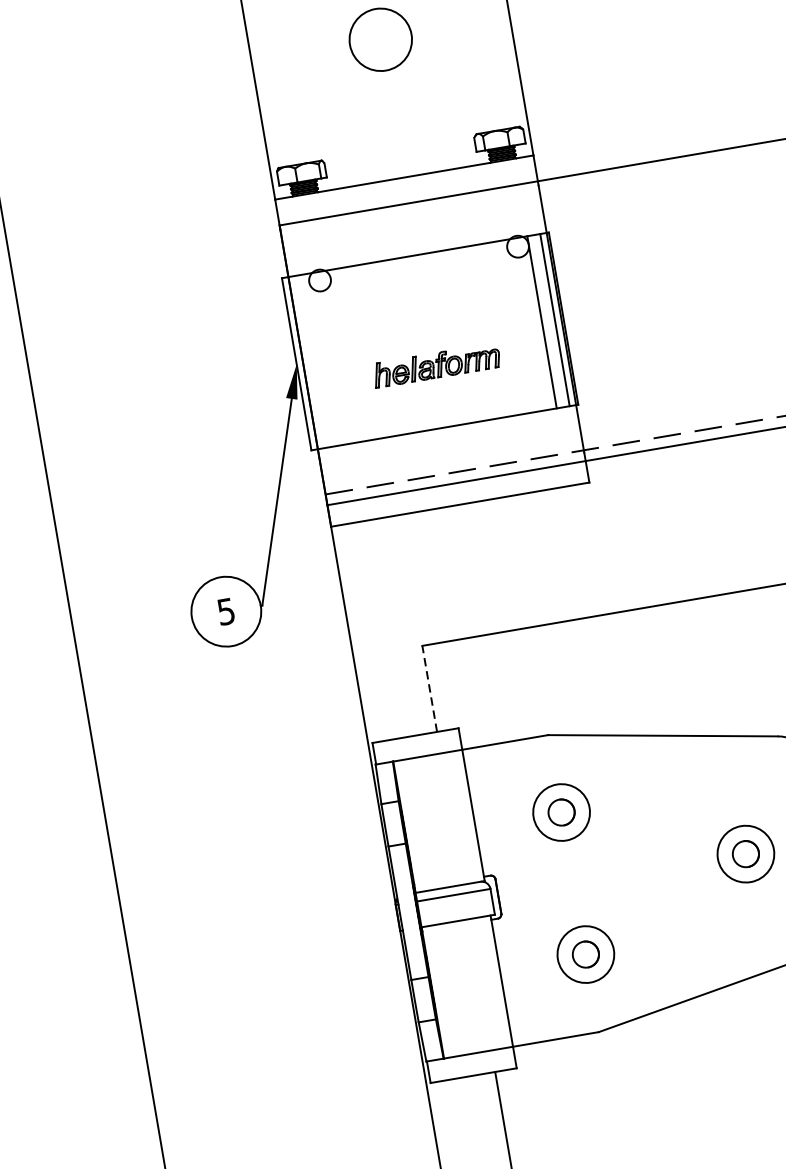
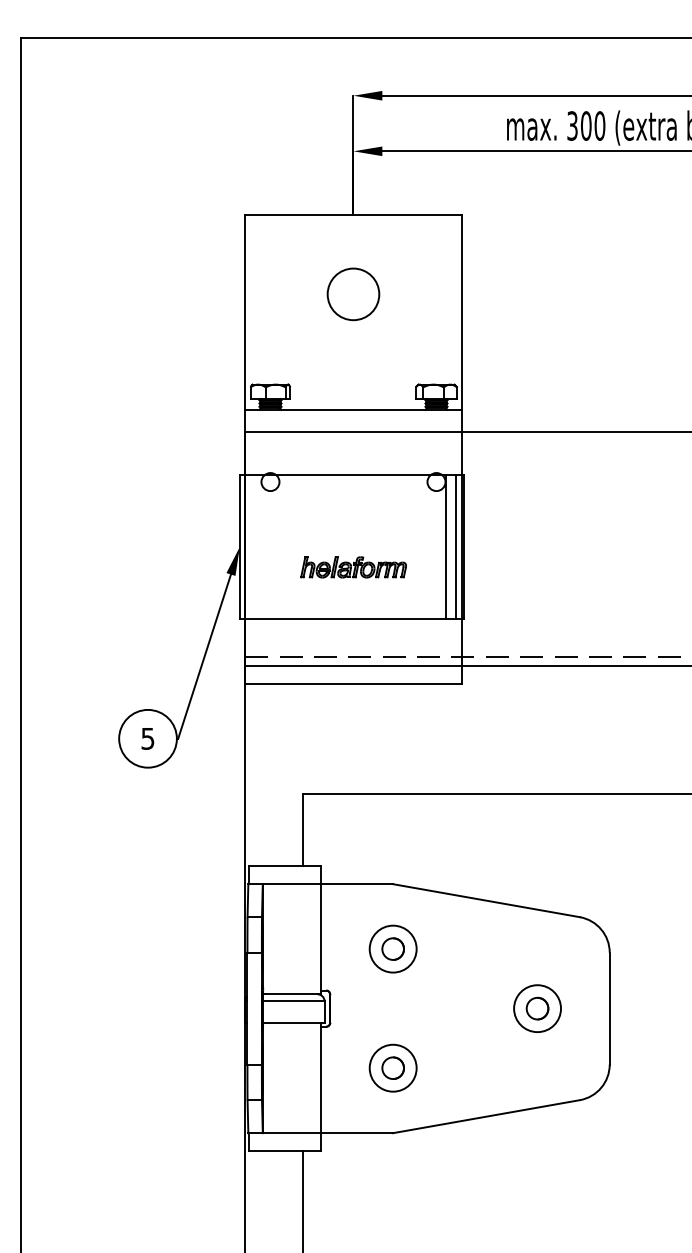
line: (429, 688) -> (302, 829), dashed -> solid

